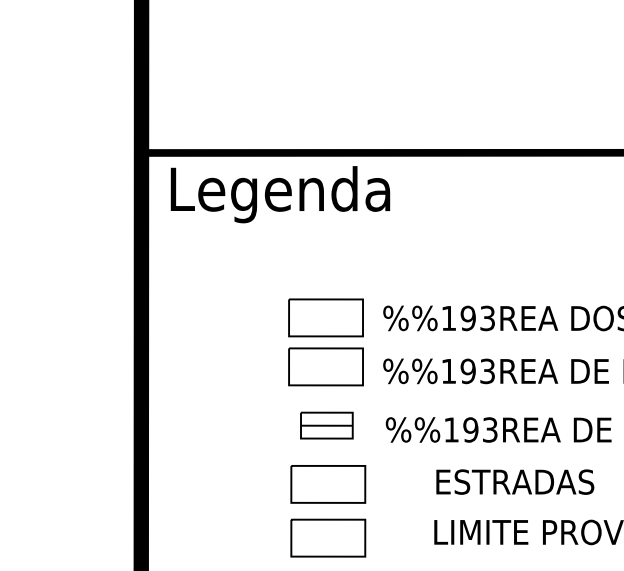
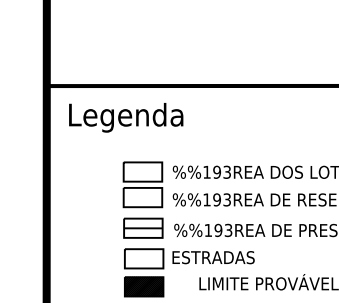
text: (281, 194) -> (126, 117), moved
part: (327, 424) -> (143, 227), size x1.43
text: (515, 481) -> (213, 257), moved
hatch: (327, 537) -> (143, 286), added

